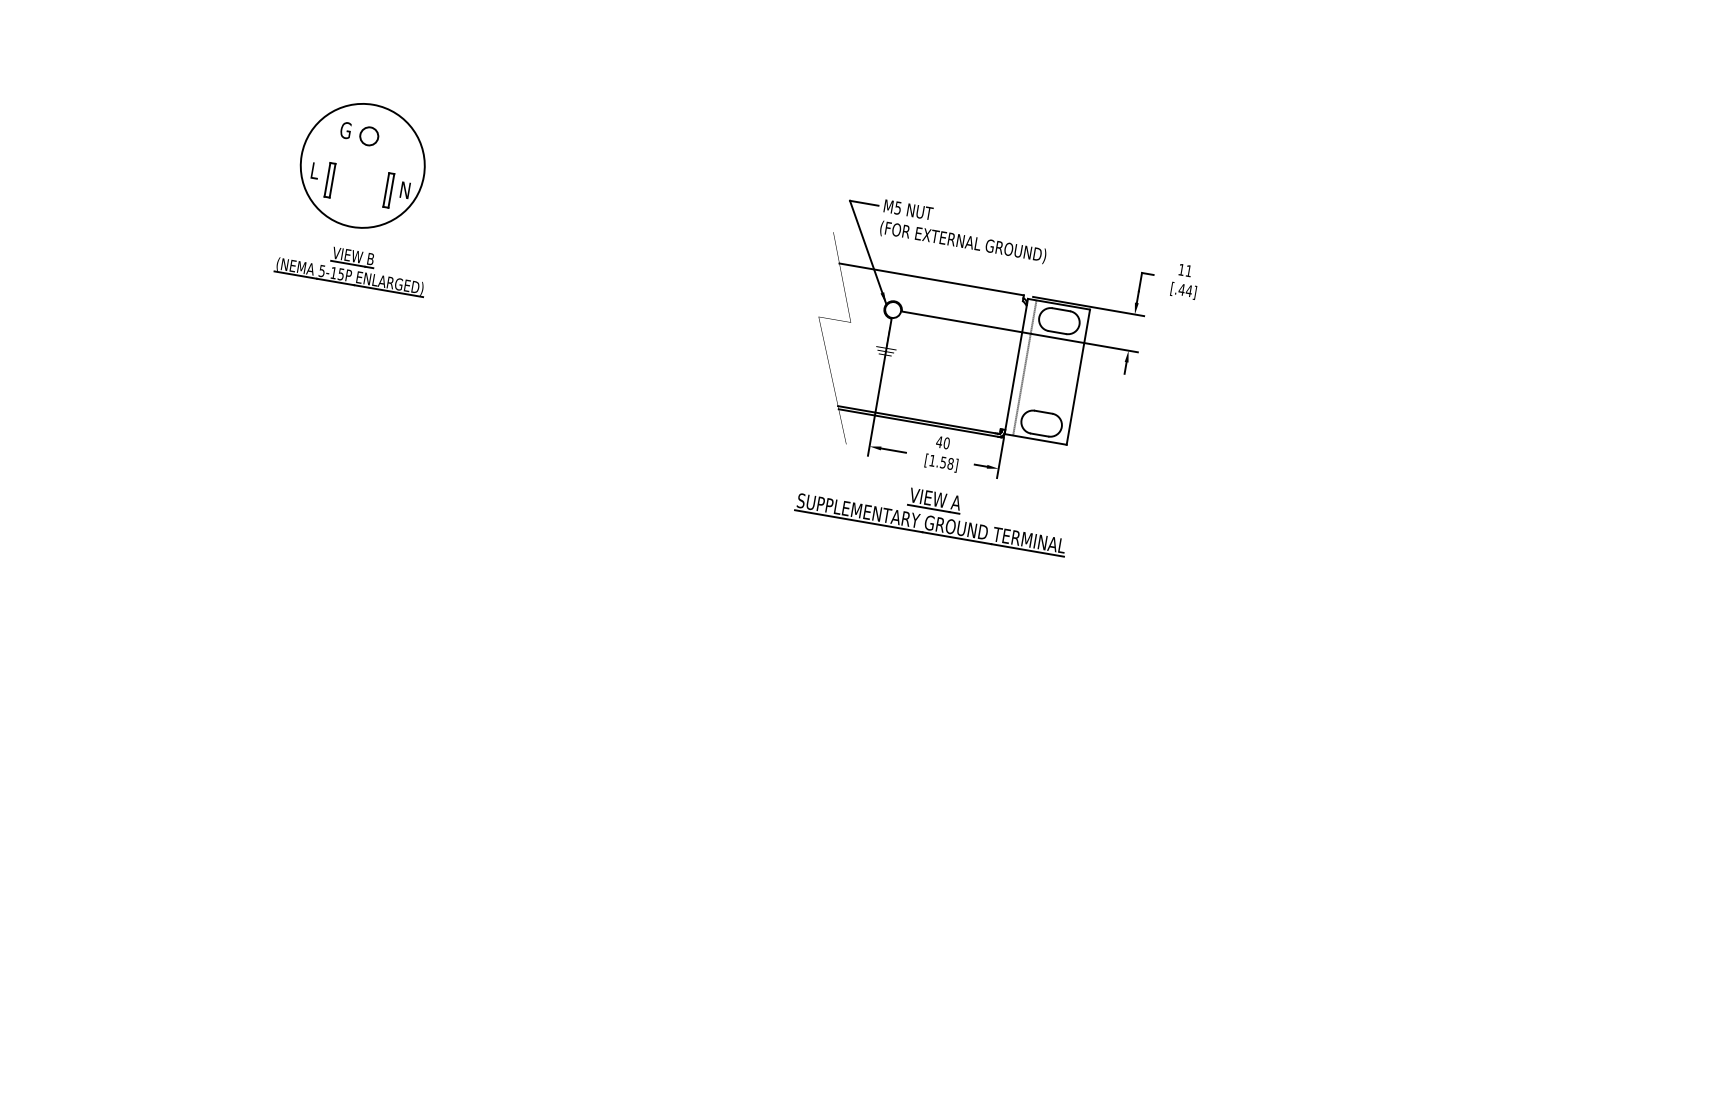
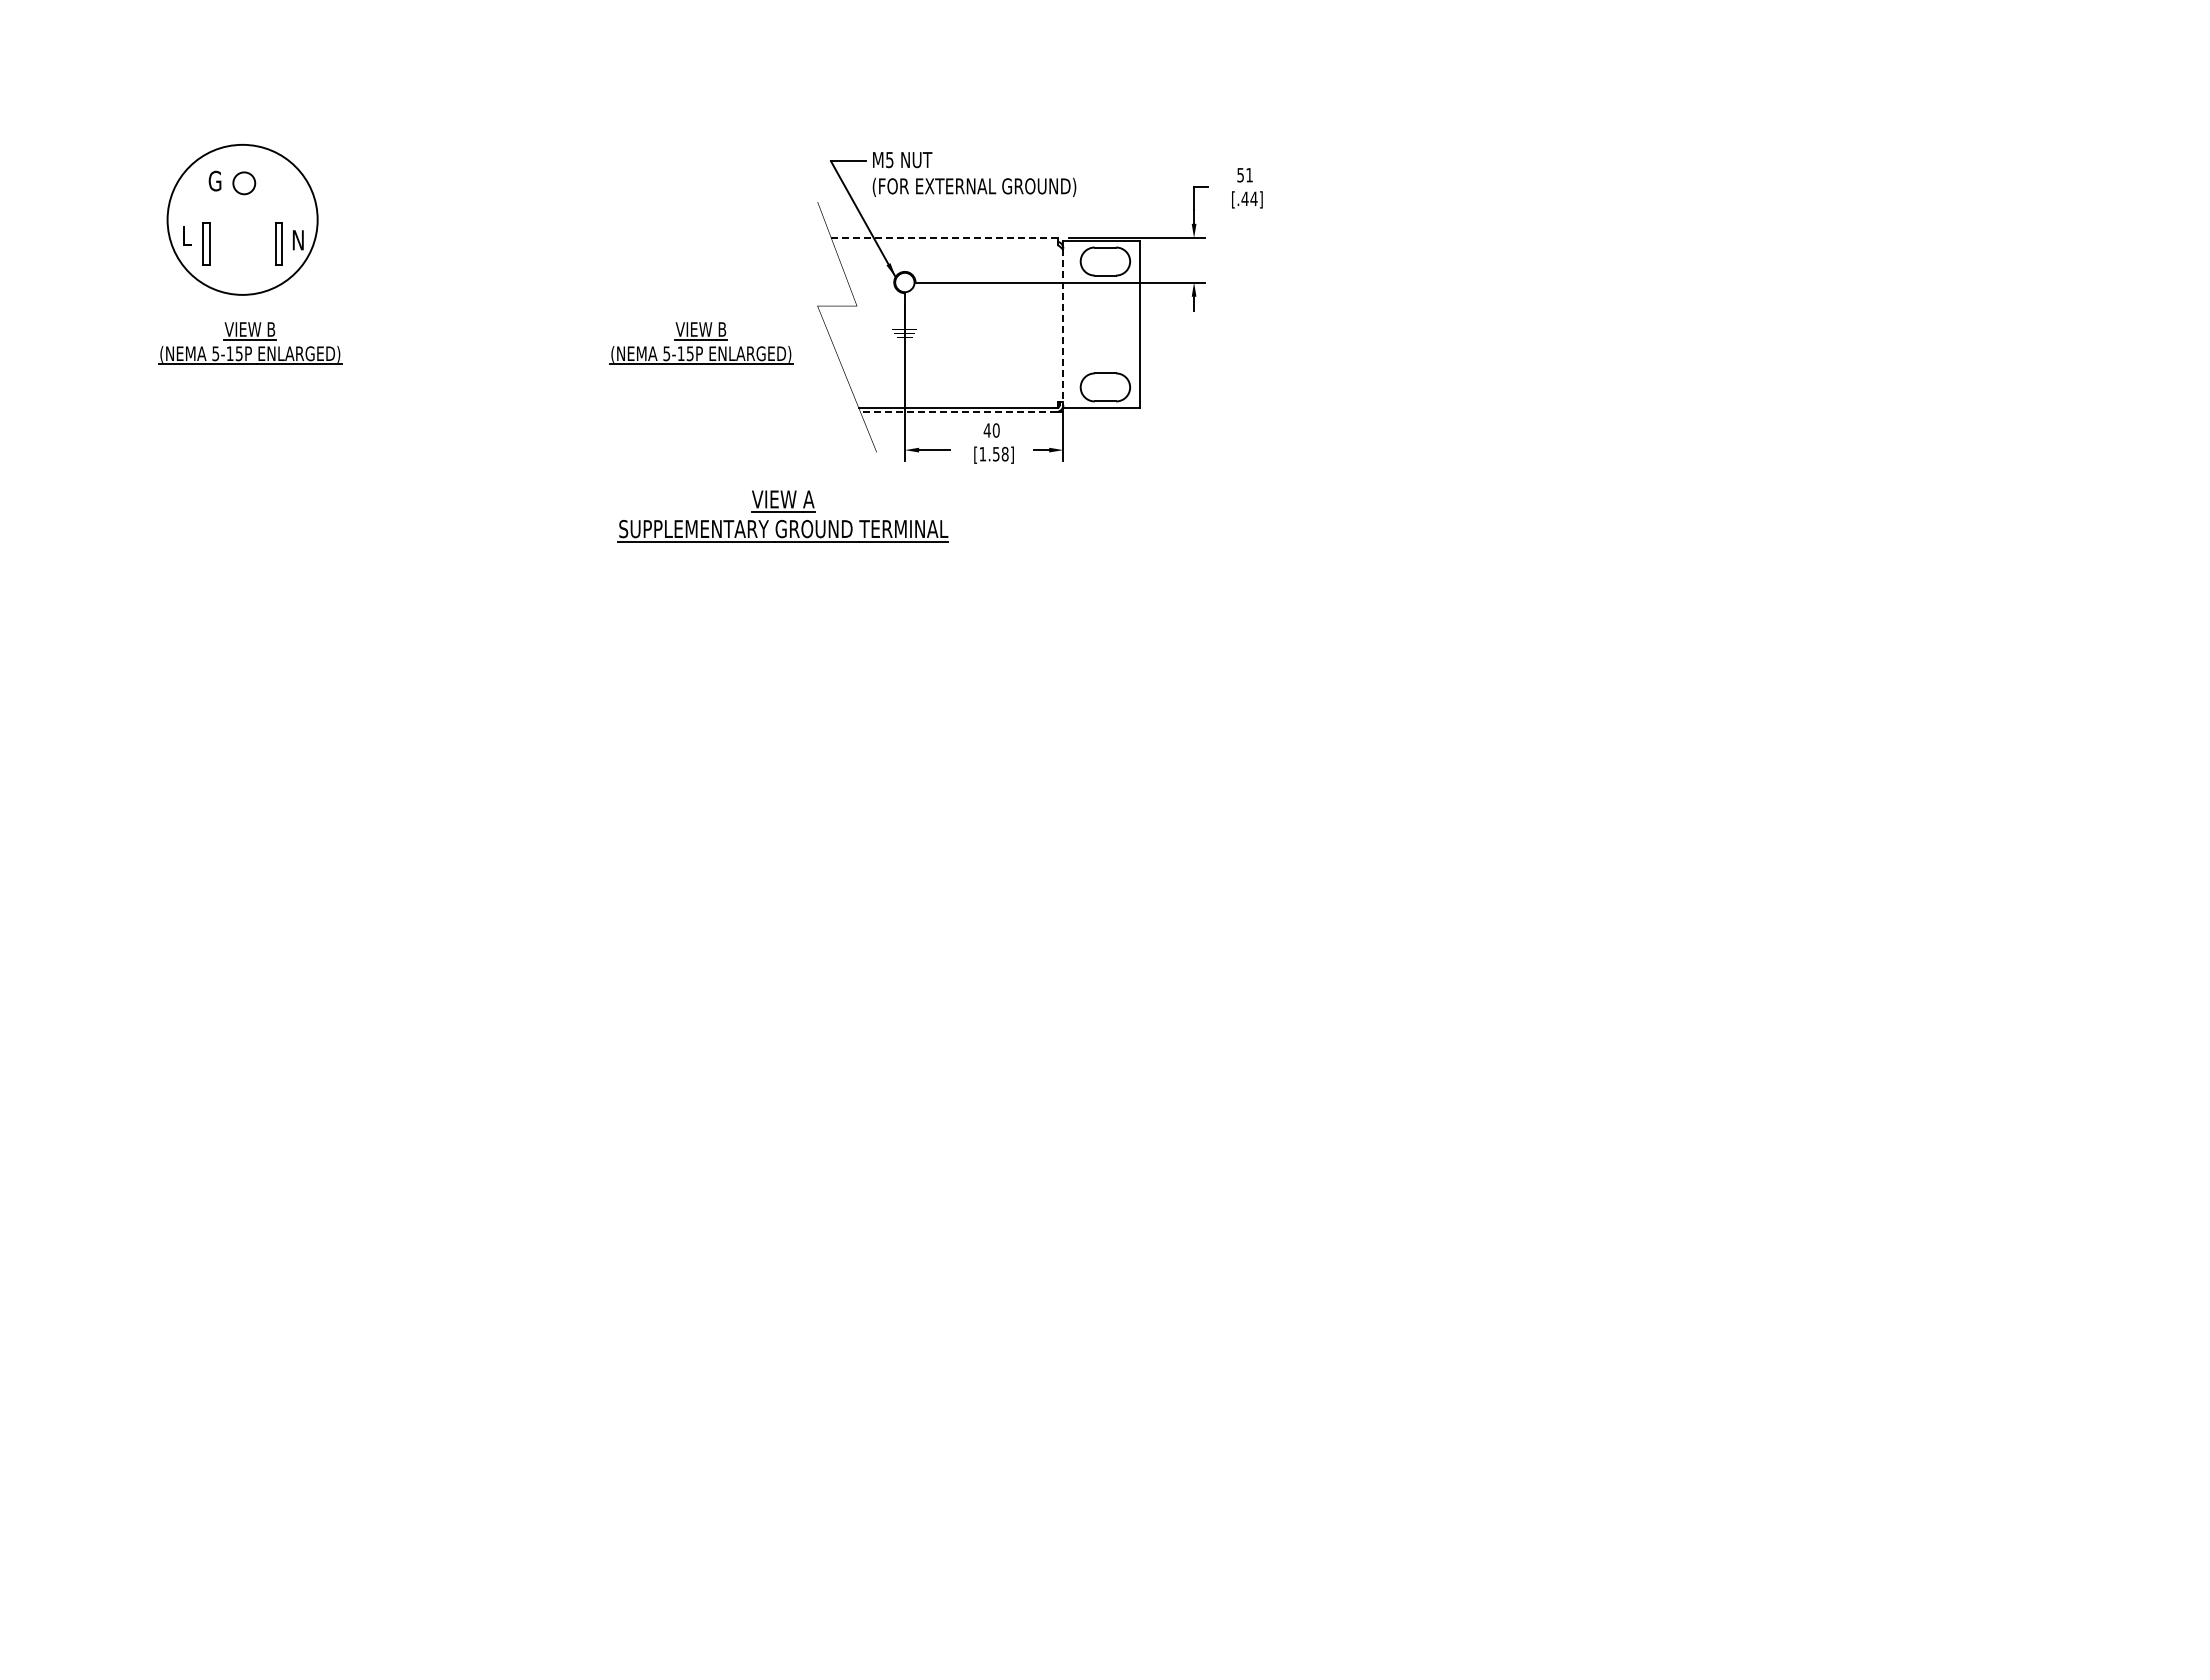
text: (1181, 270) -> (1240, 175), 11 -> 51
line: (931, 279) -> (944, 238), solid -> dashed
part: (718, 331) -> (701, 343), added
line: (1024, 367) -> (1073, 324), removed
line: (1015, 368) -> (1063, 327), solid -> dashed
line: (918, 423) -> (958, 412), solid -> dashed
part: (932, 512) -> (782, 516), moved

